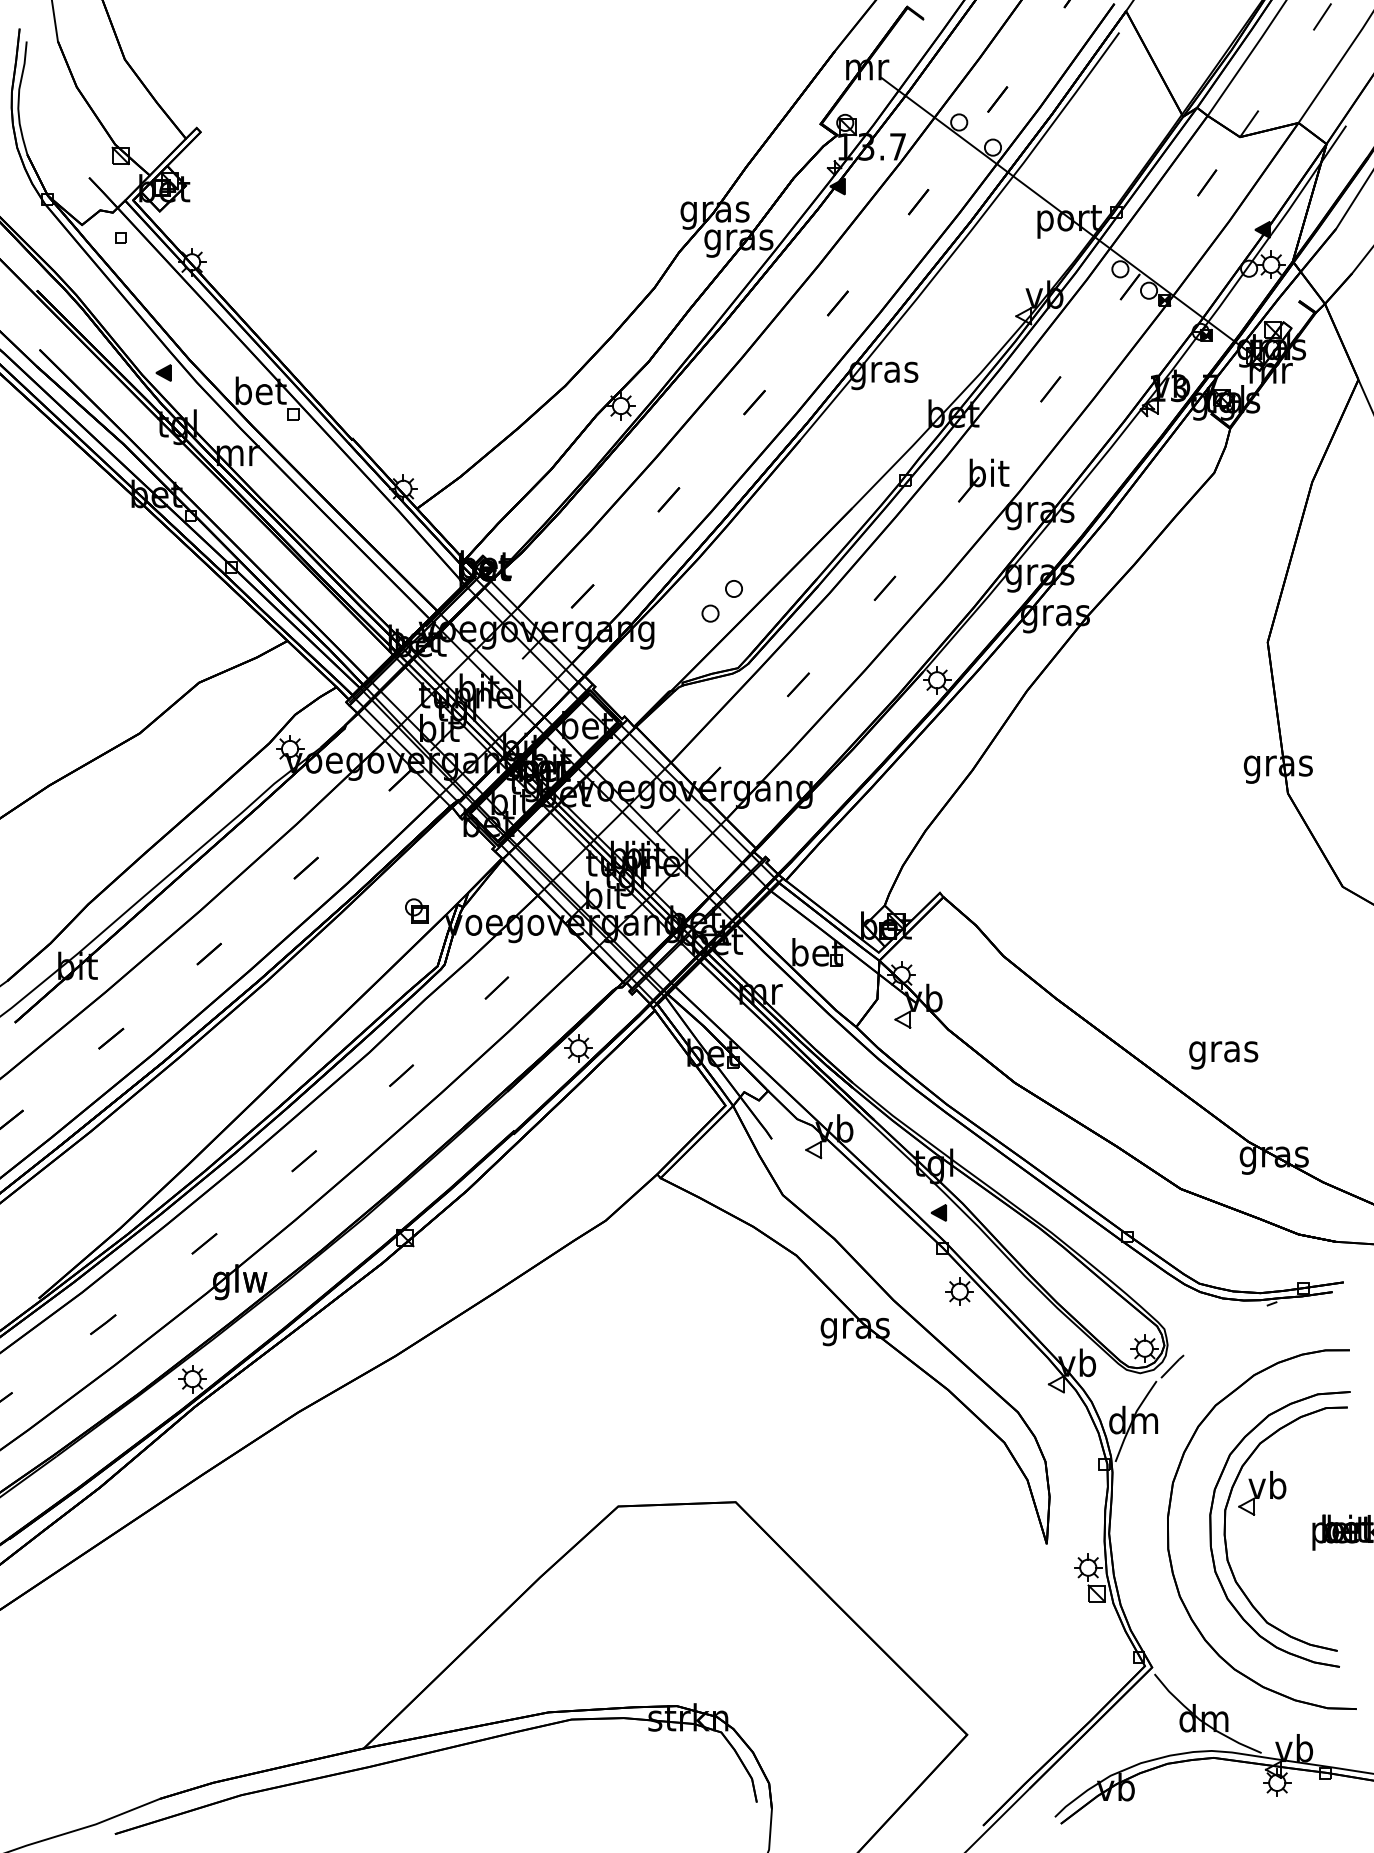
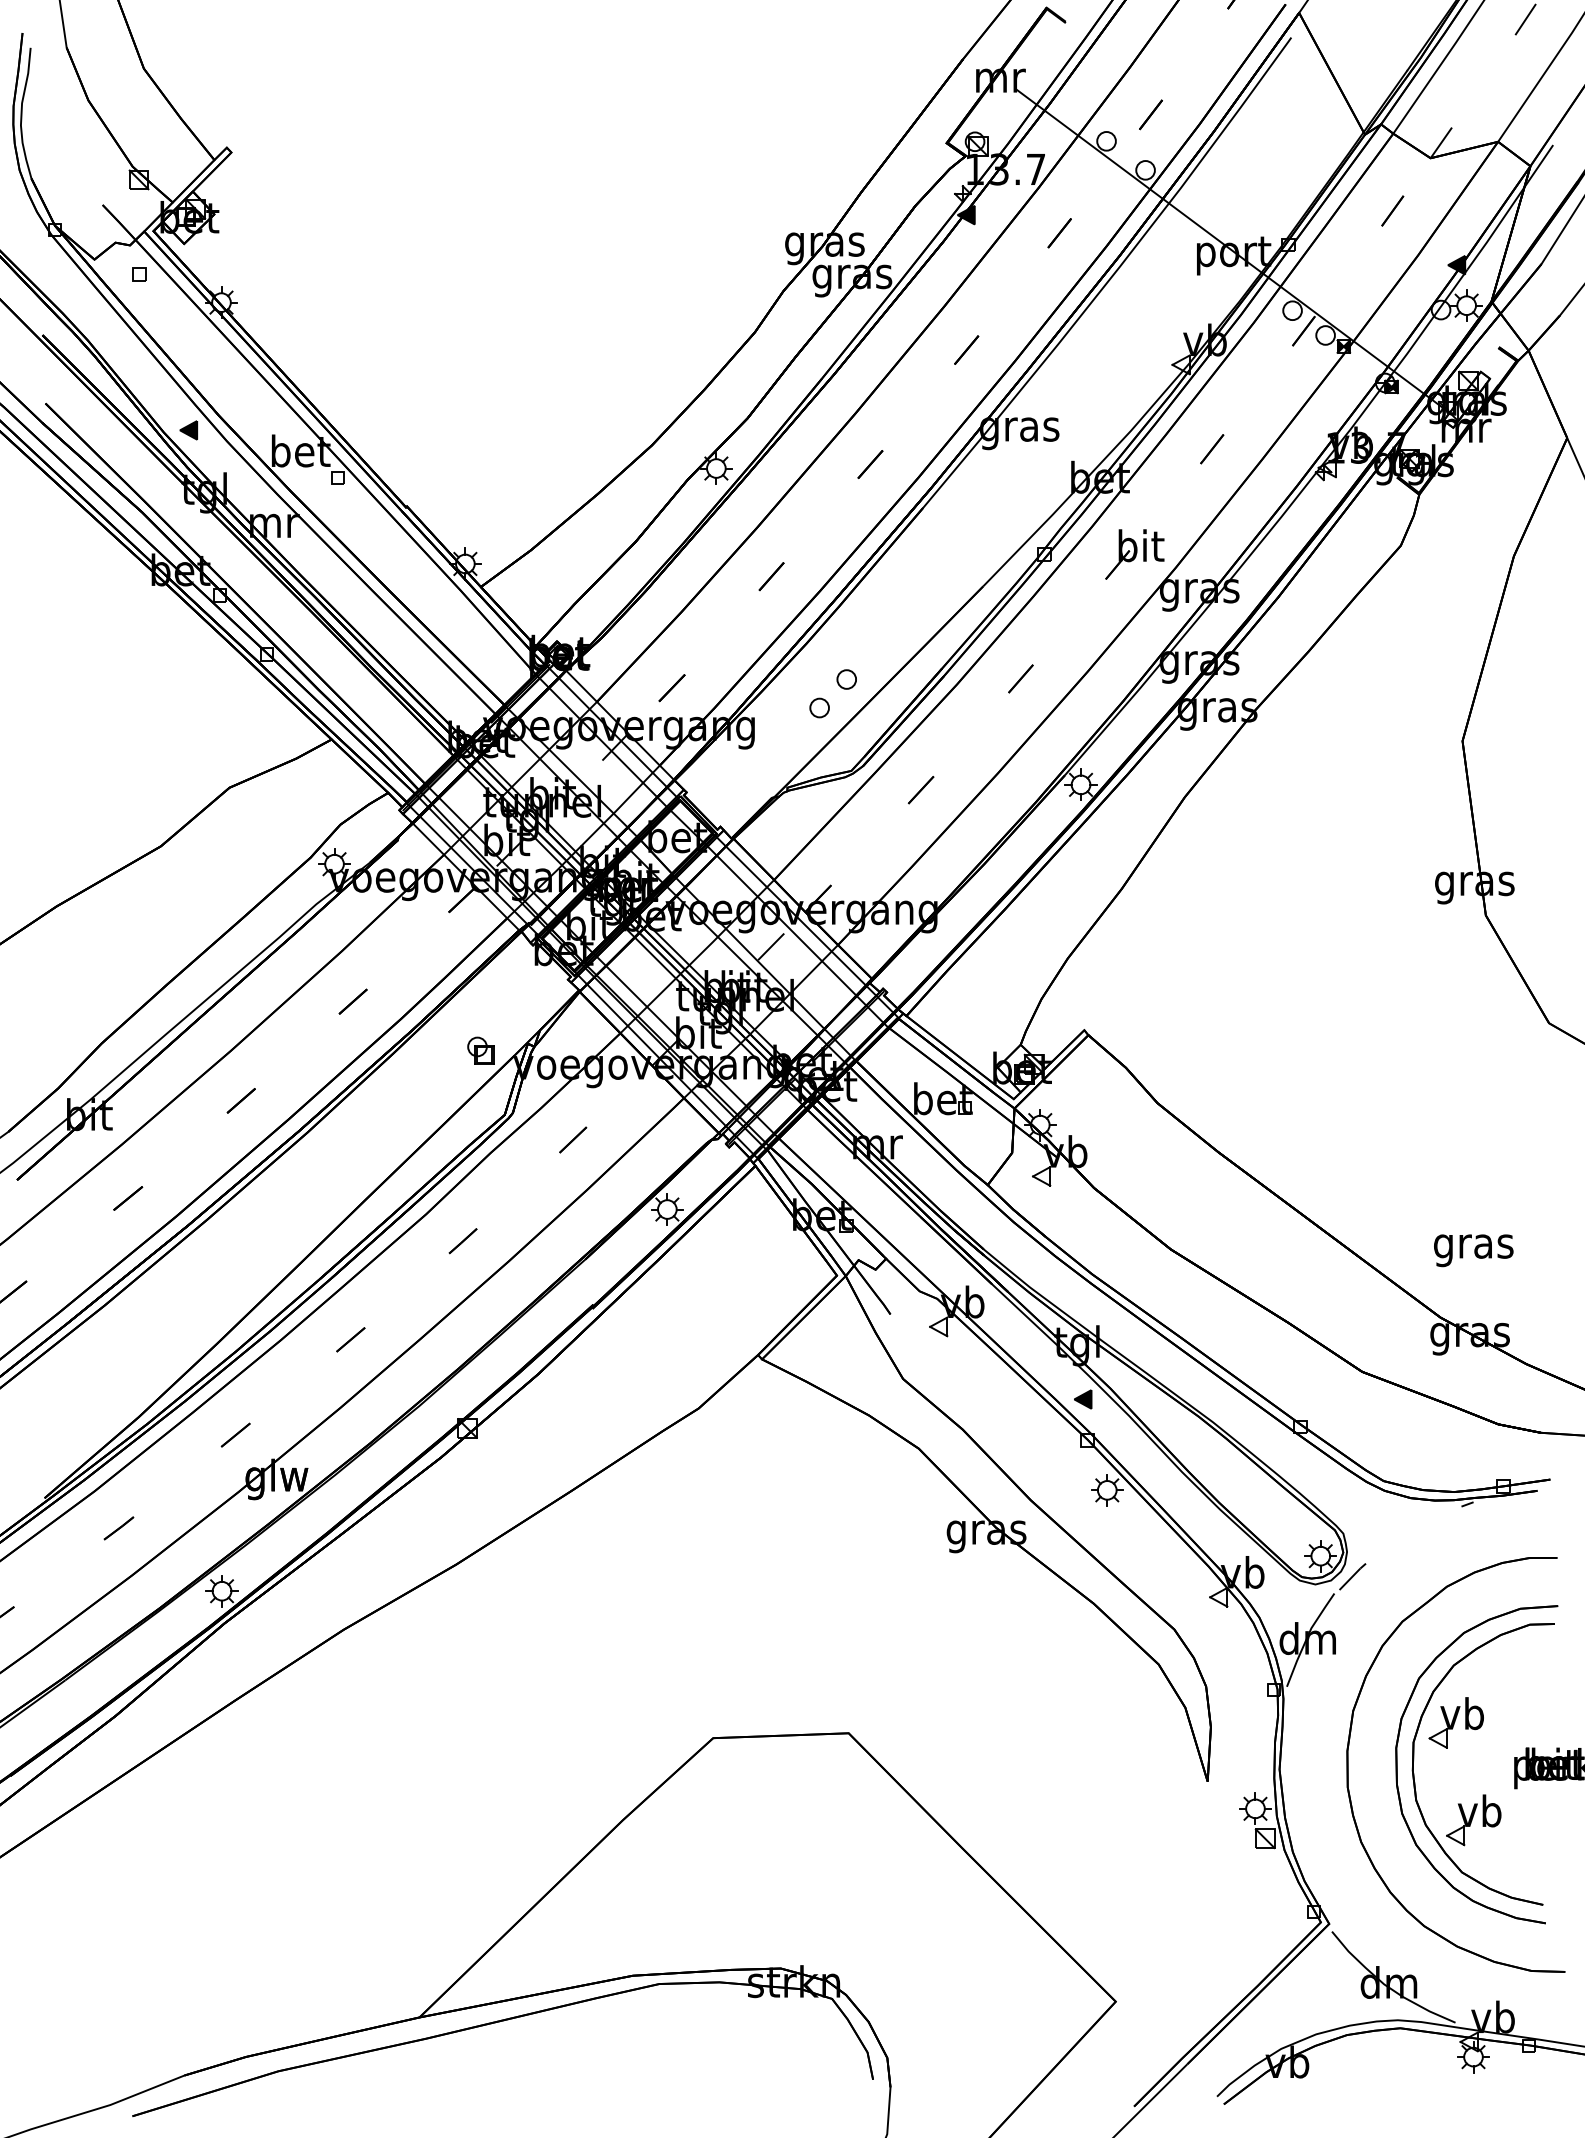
text: (1223, 1055) -> (1473, 1250), moved
part: (1277, 1577) -> (1473, 1820), added

